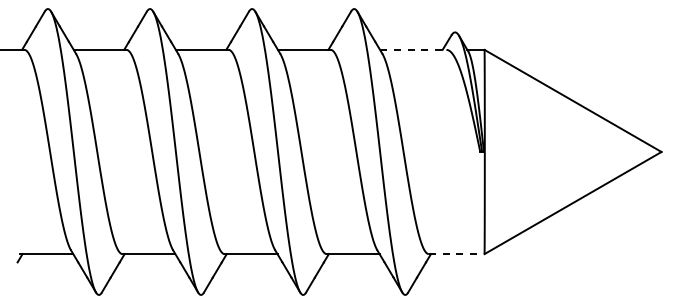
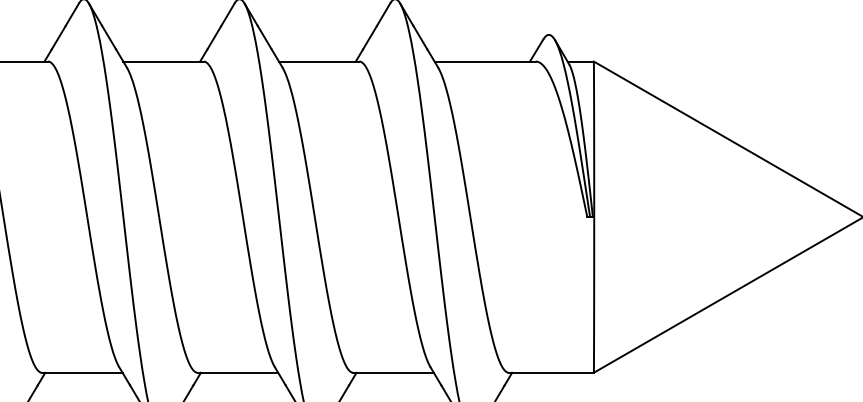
line: (413, 49) -> (485, 60), dashed -> solid
line: (456, 254) -> (551, 373), dashed -> solid

